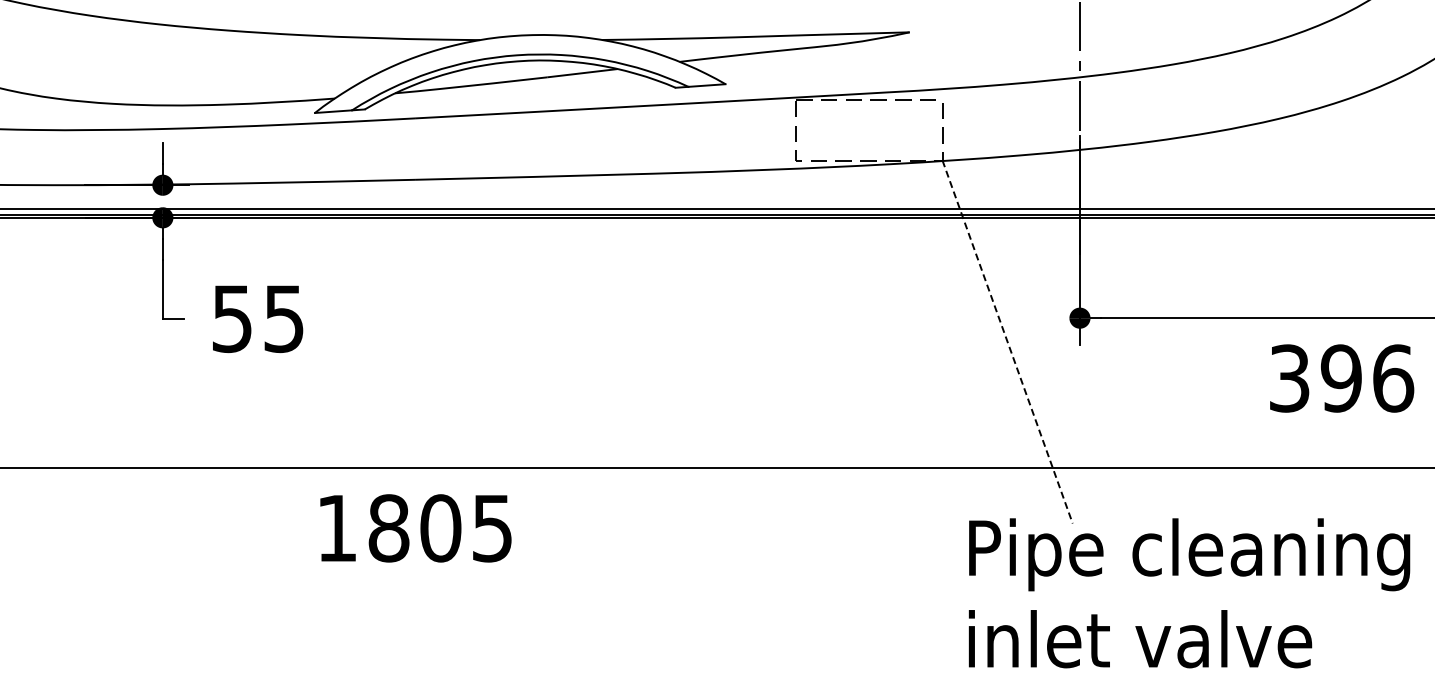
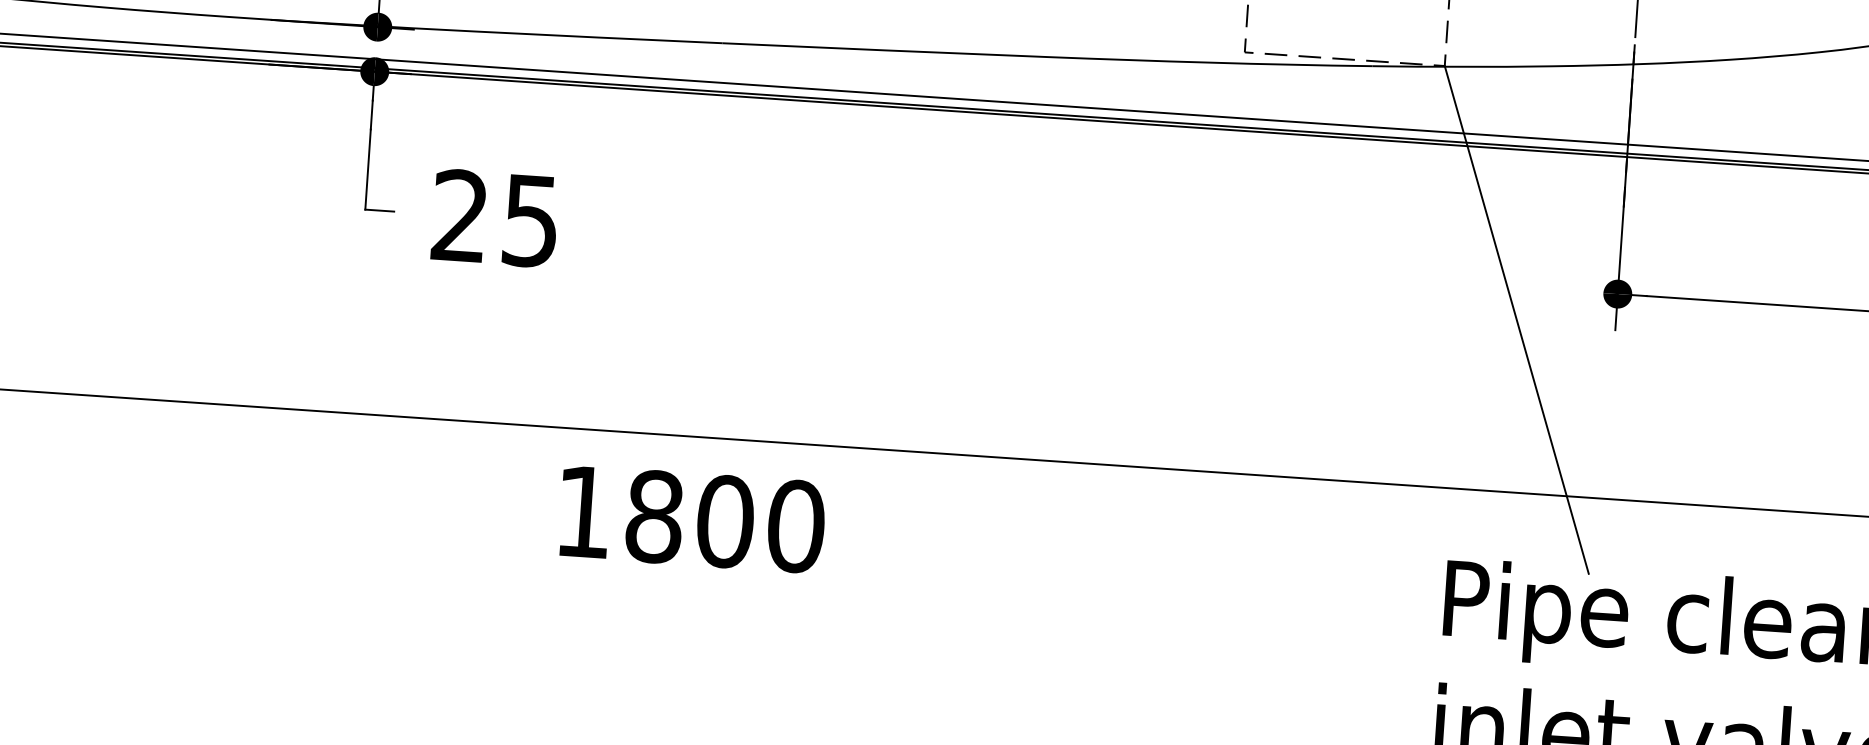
text: (231, 318) -> (459, 215), 55 -> 25
line: (1007, 342) -> (1516, 320), dashed -> solid
text: (492, 528) -> (795, 526), 1805 -> 1800

